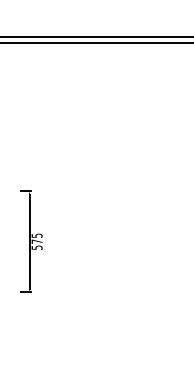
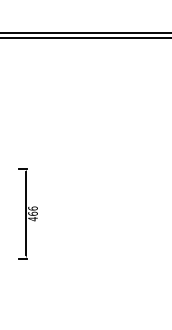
text: (36, 241) -> (32, 213), 575 -> 466

